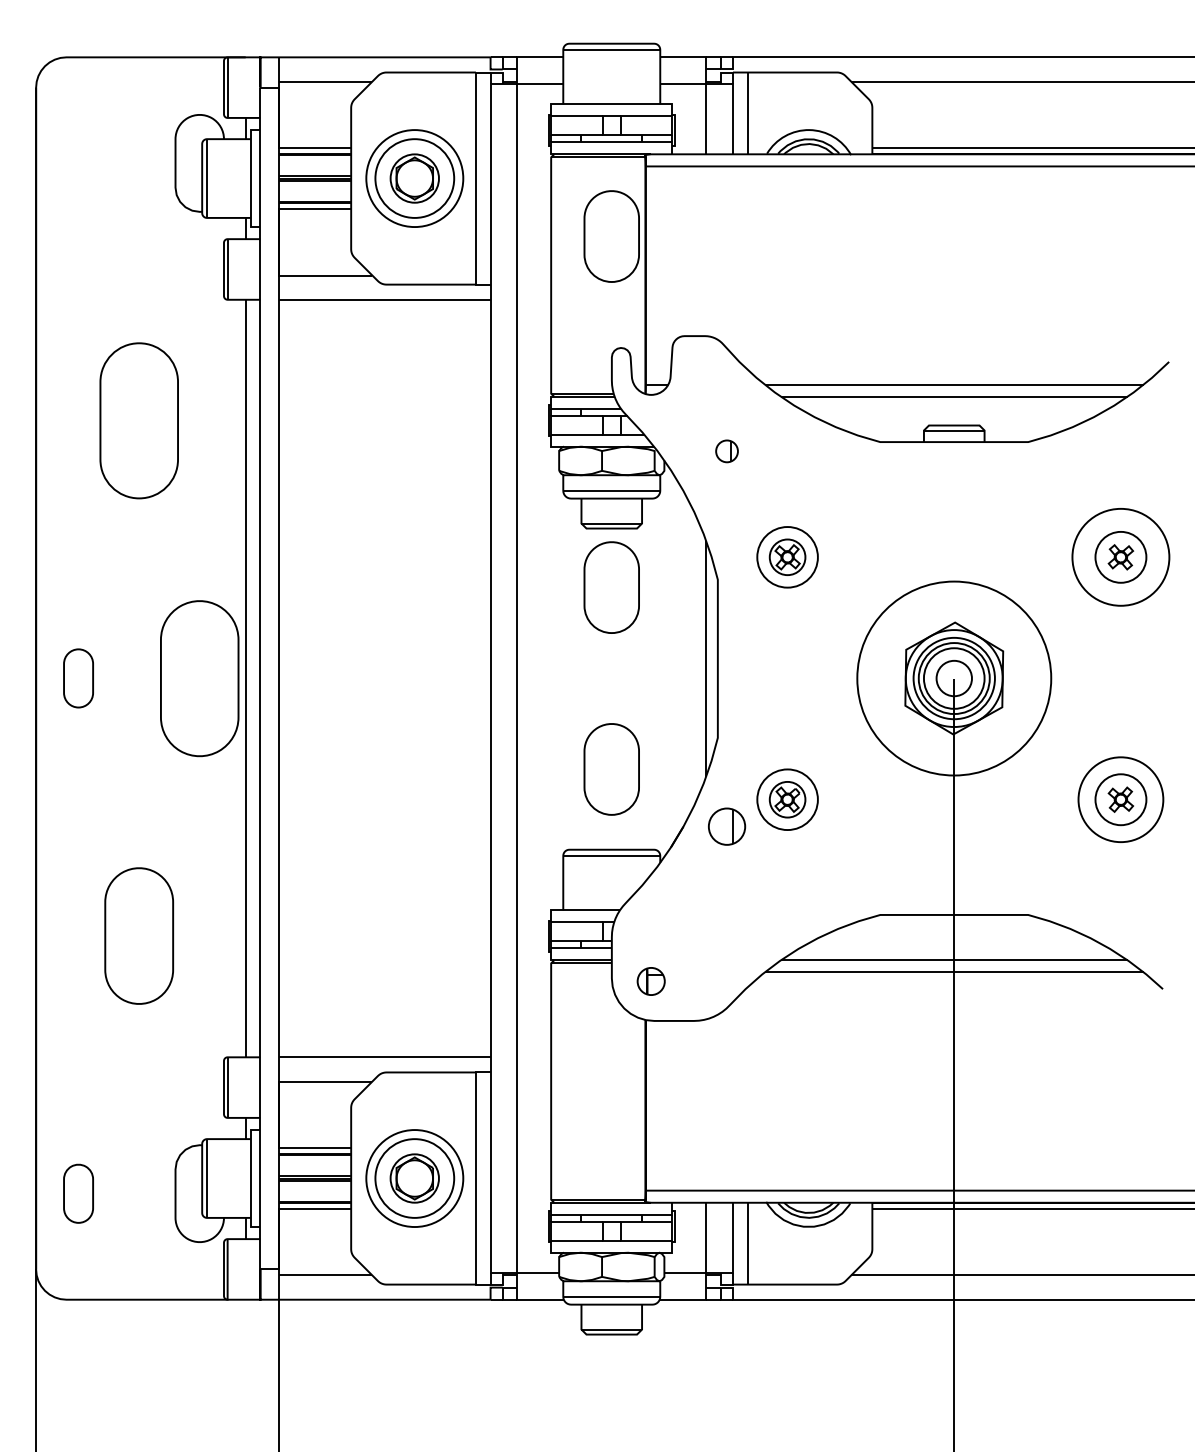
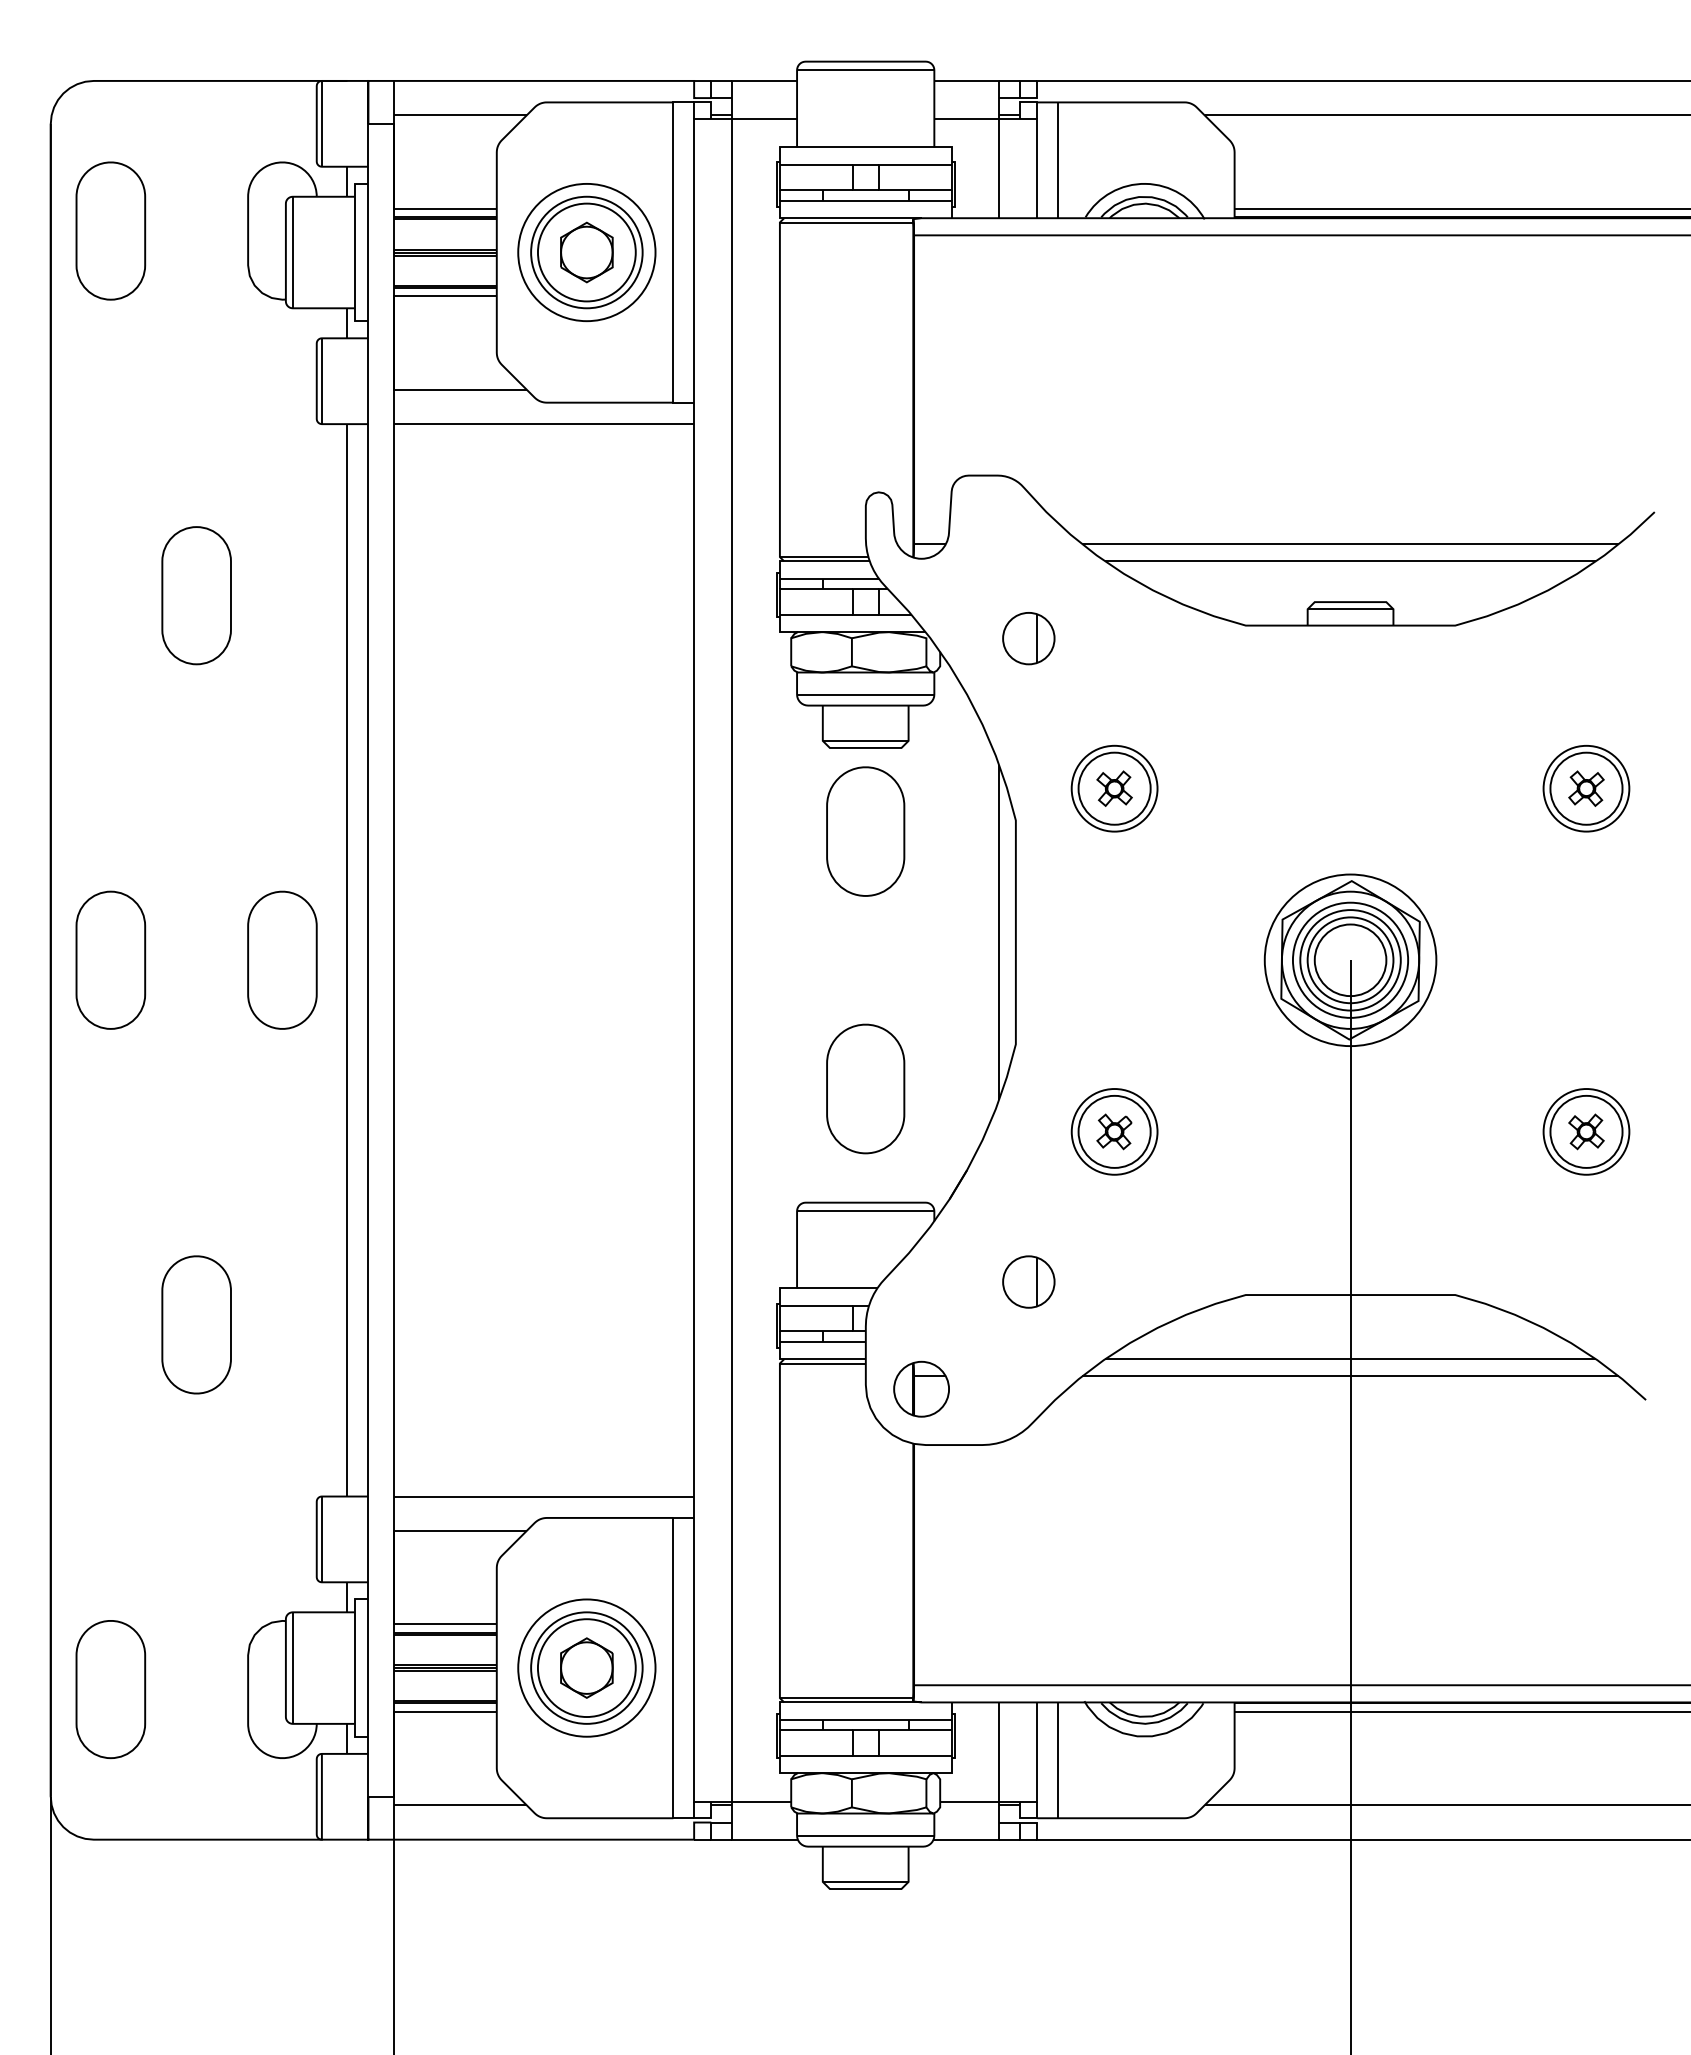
part: (78, 162) -> (110, 230), added
circle: (414, 178) -> (586, 252), size x1.43
part: (611, 236) -> (865, 334), removed
part: (139, 420) -> (196, 595), size x0.62
part: (726, 451) -> (1028, 638), size x1.67
circle: (787, 557) -> (1114, 788), size x1.43
circle: (1120, 557) -> (1586, 788), size x0.62
part: (78, 677) -> (110, 959), size x1.67
part: (199, 677) -> (282, 959), size x0.62
circle: (954, 678) -> (1350, 960), size x0.62
circle: (954, 678) -> (1350, 960), size x1.43
circle: (787, 799) -> (1114, 1131), size x1.43
circle: (1120, 799) -> (1586, 1131), size x0.71
part: (726, 826) -> (1028, 1281), moved
part: (139, 935) -> (196, 1324), size x0.71
part: (651, 981) -> (921, 1388), size x1.43
circle: (414, 1178) -> (586, 1668), size x1.43
part: (78, 1193) -> (110, 1689), size x1.67

